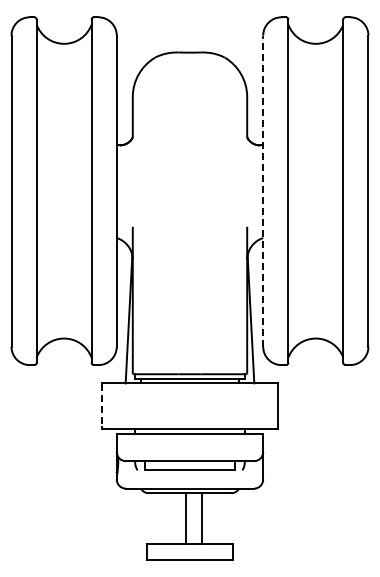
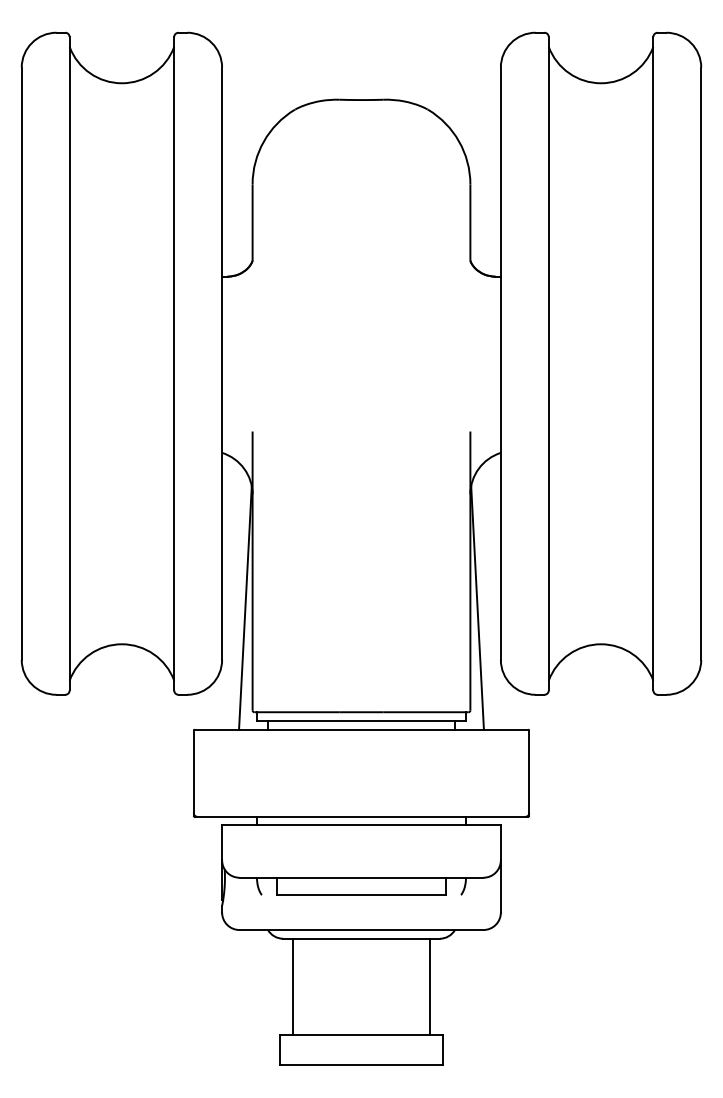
line: (263, 191) -> (501, 364), dashed -> solid
line: (101, 405) -> (193, 771), dashed -> solid
line: (185, 518) -> (292, 986), moved
line: (202, 518) -> (430, 986), moved

